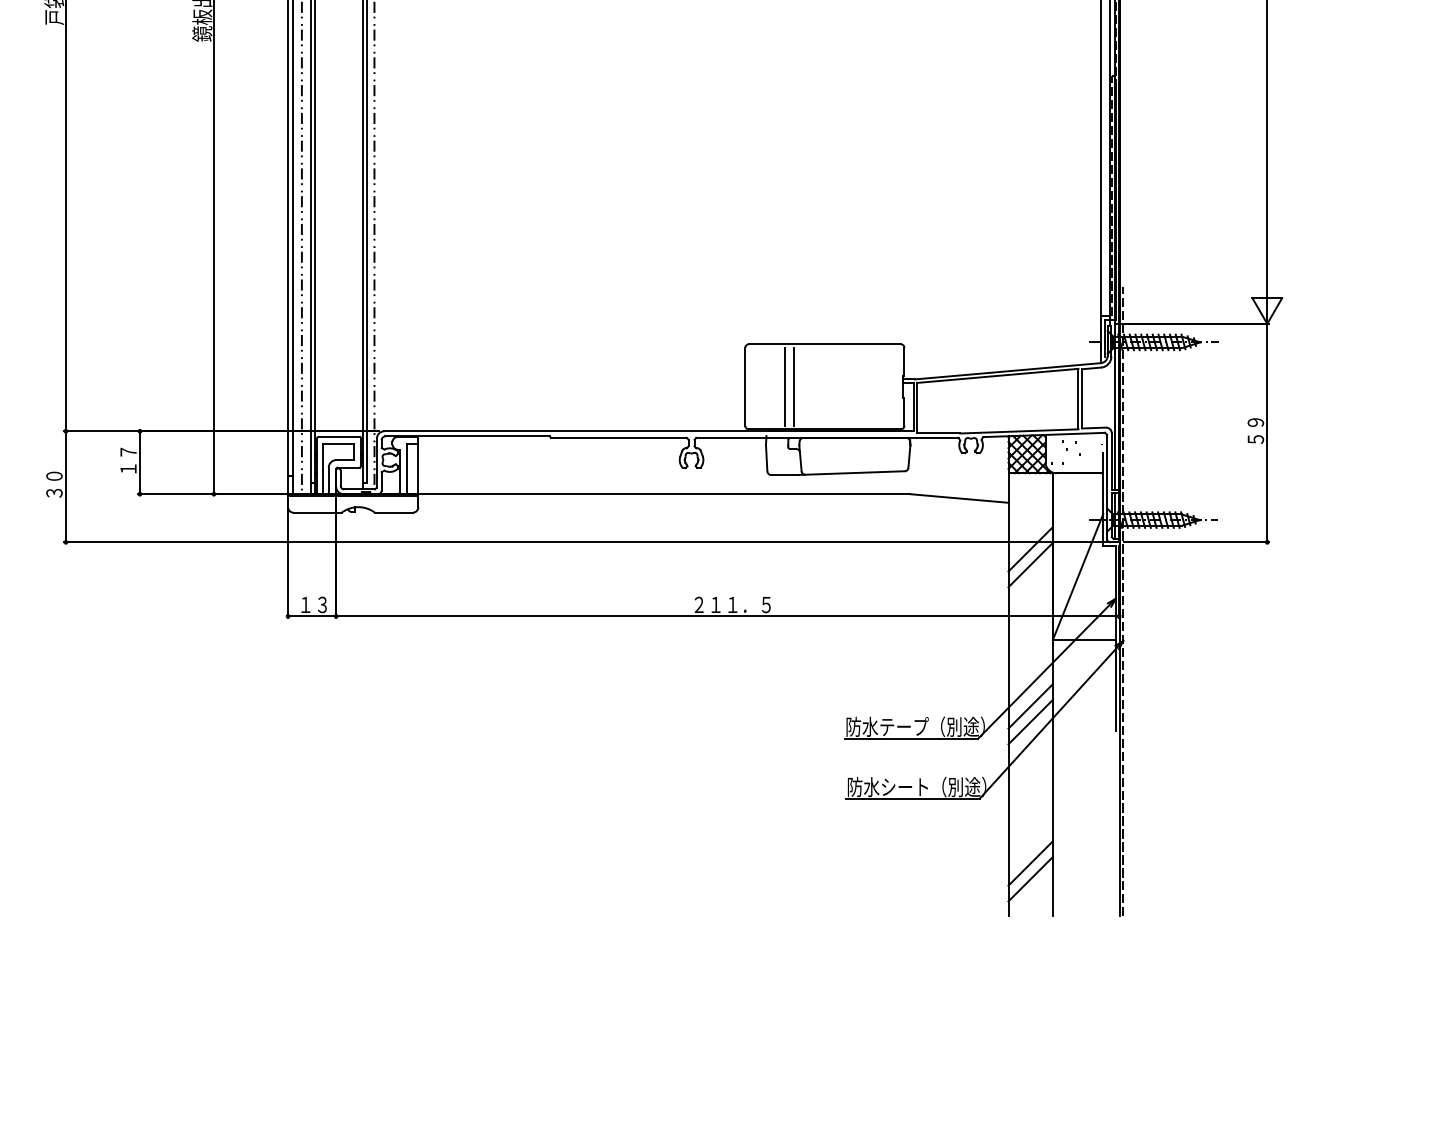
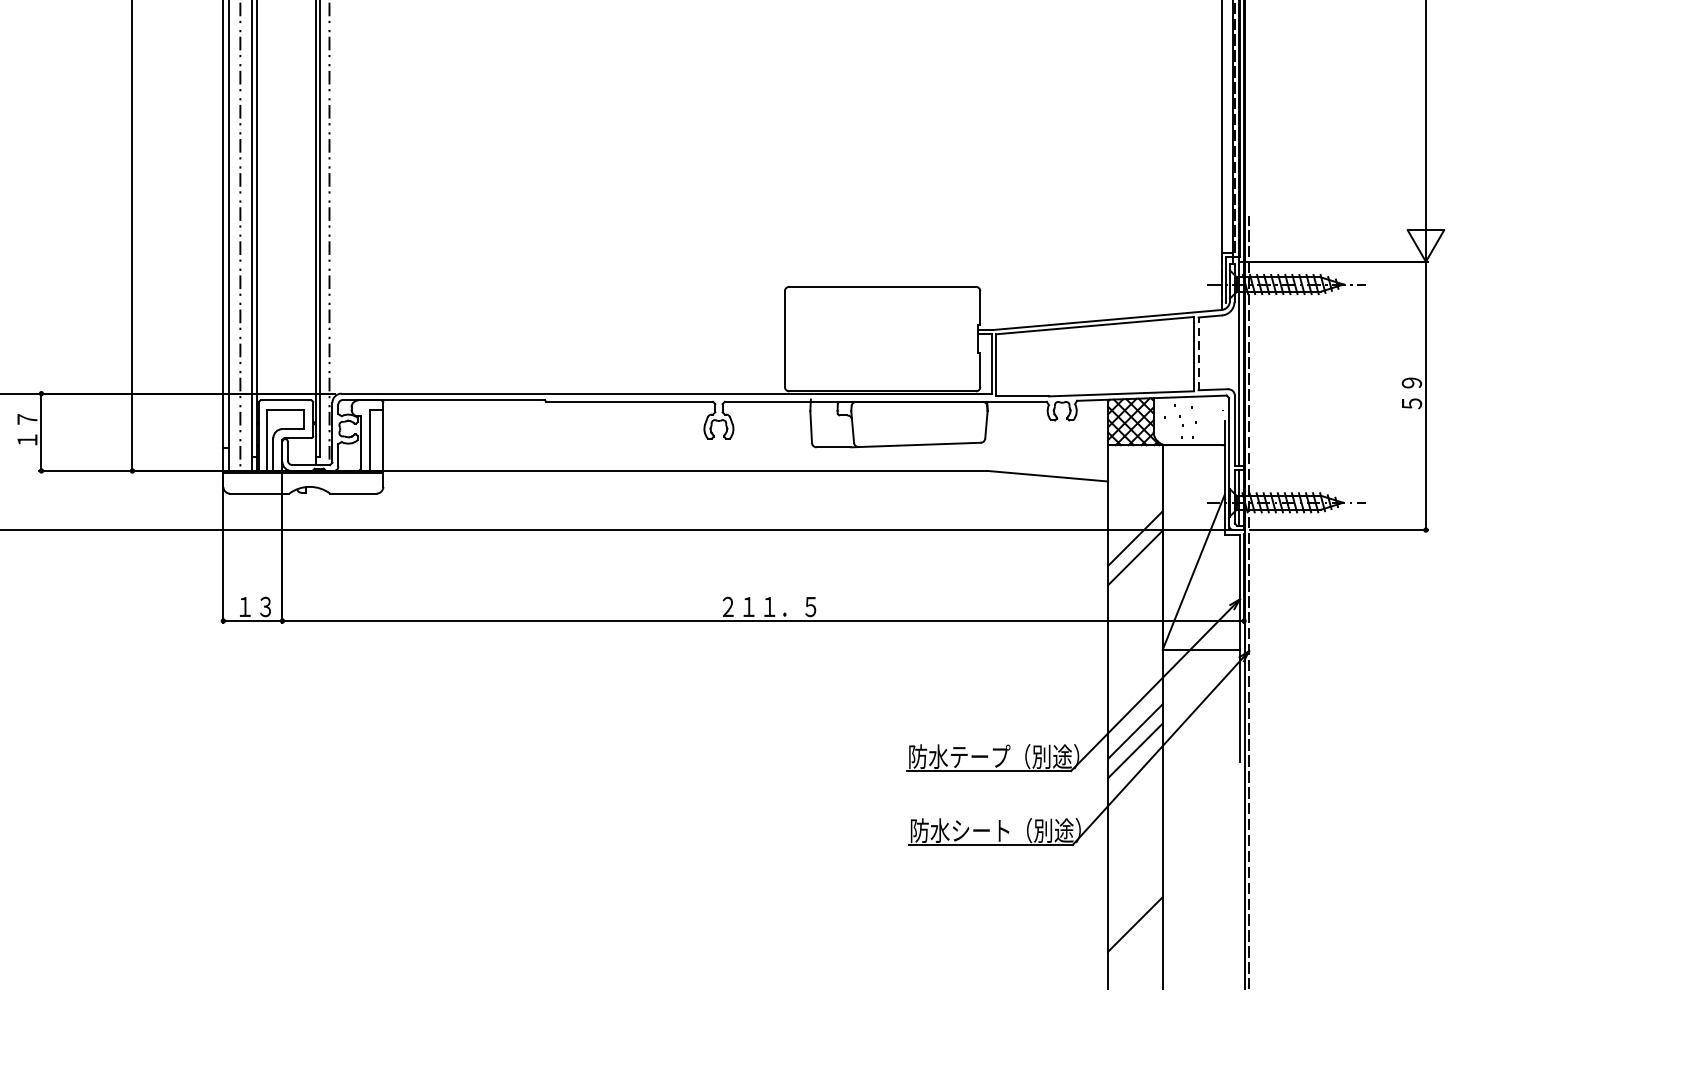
line: (785, 386) -> (834, 338), removed
line: (794, 386) -> (845, 338), removed
line: (1082, 398) -> (1199, 353), solid -> dashed
line: (1030, 878) -> (1135, 942), removed

